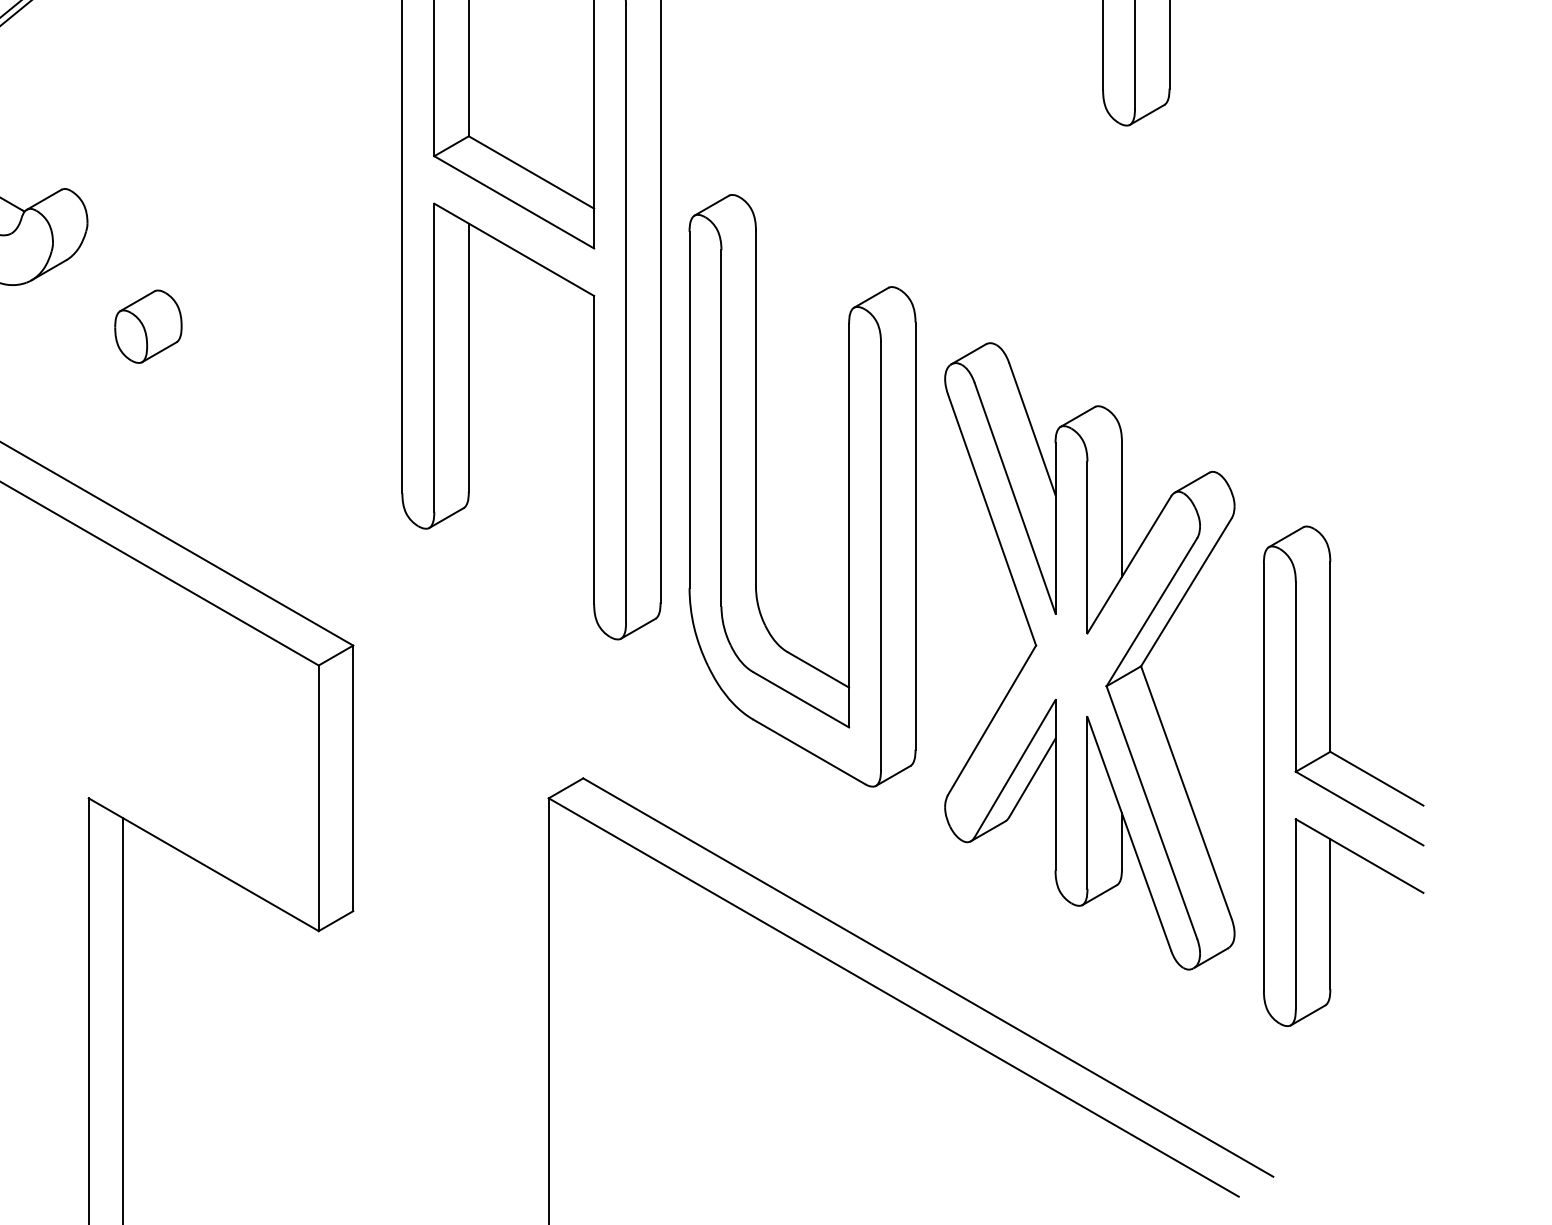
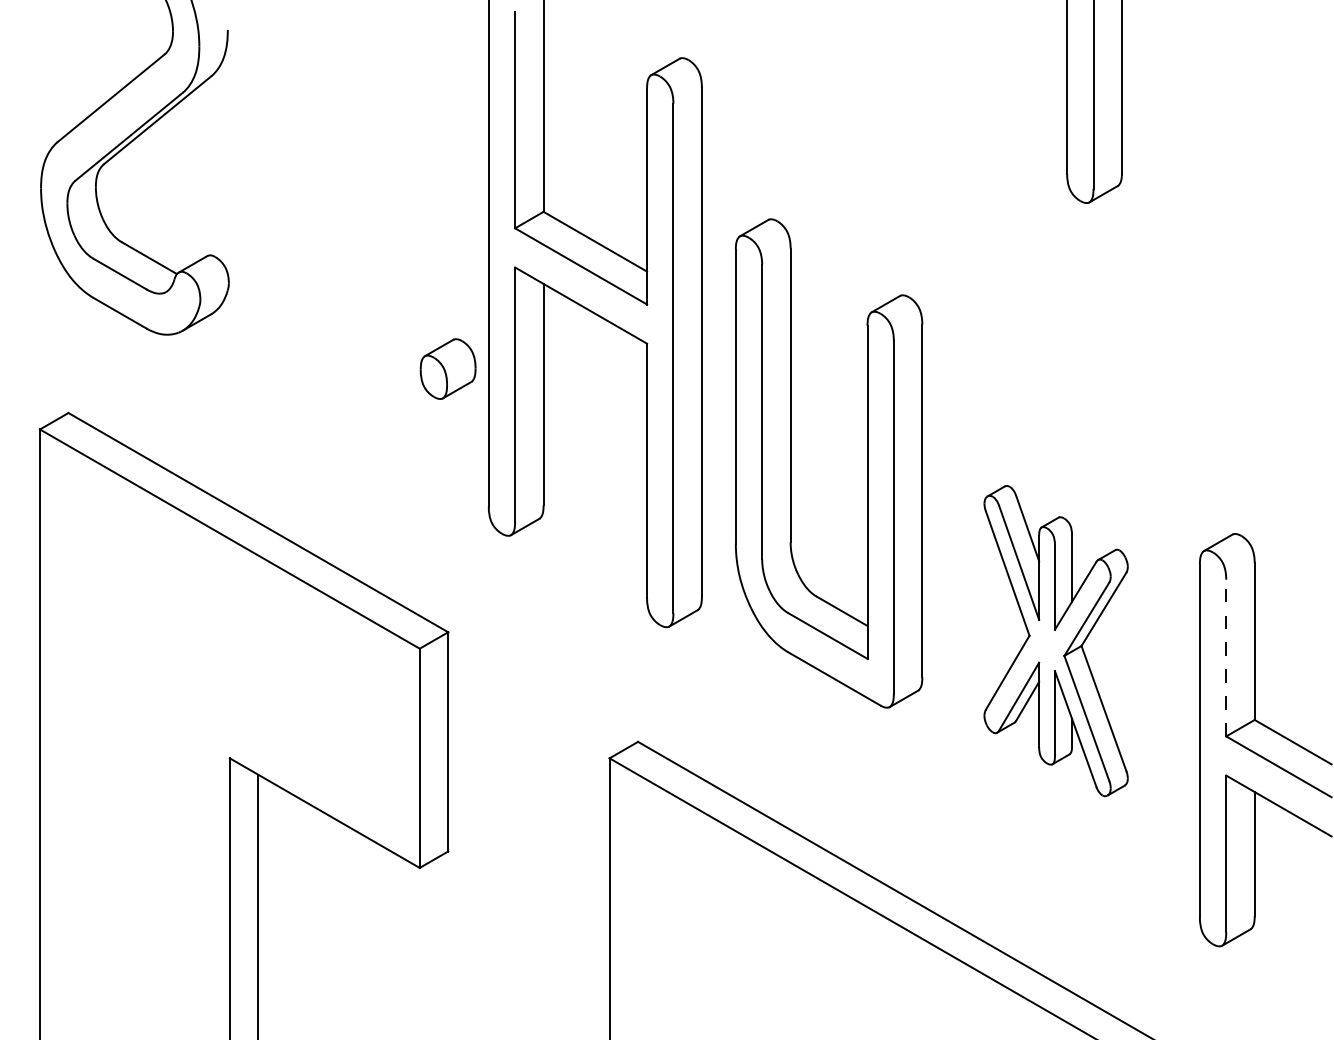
part: (147, 326) -> (447, 368), moved
part: (757, 490) -> (791, 463), moved
part: (1088, 655) -> (1055, 640), size x0.6
line: (1296, 676) -> (1226, 657), solid -> dashed

